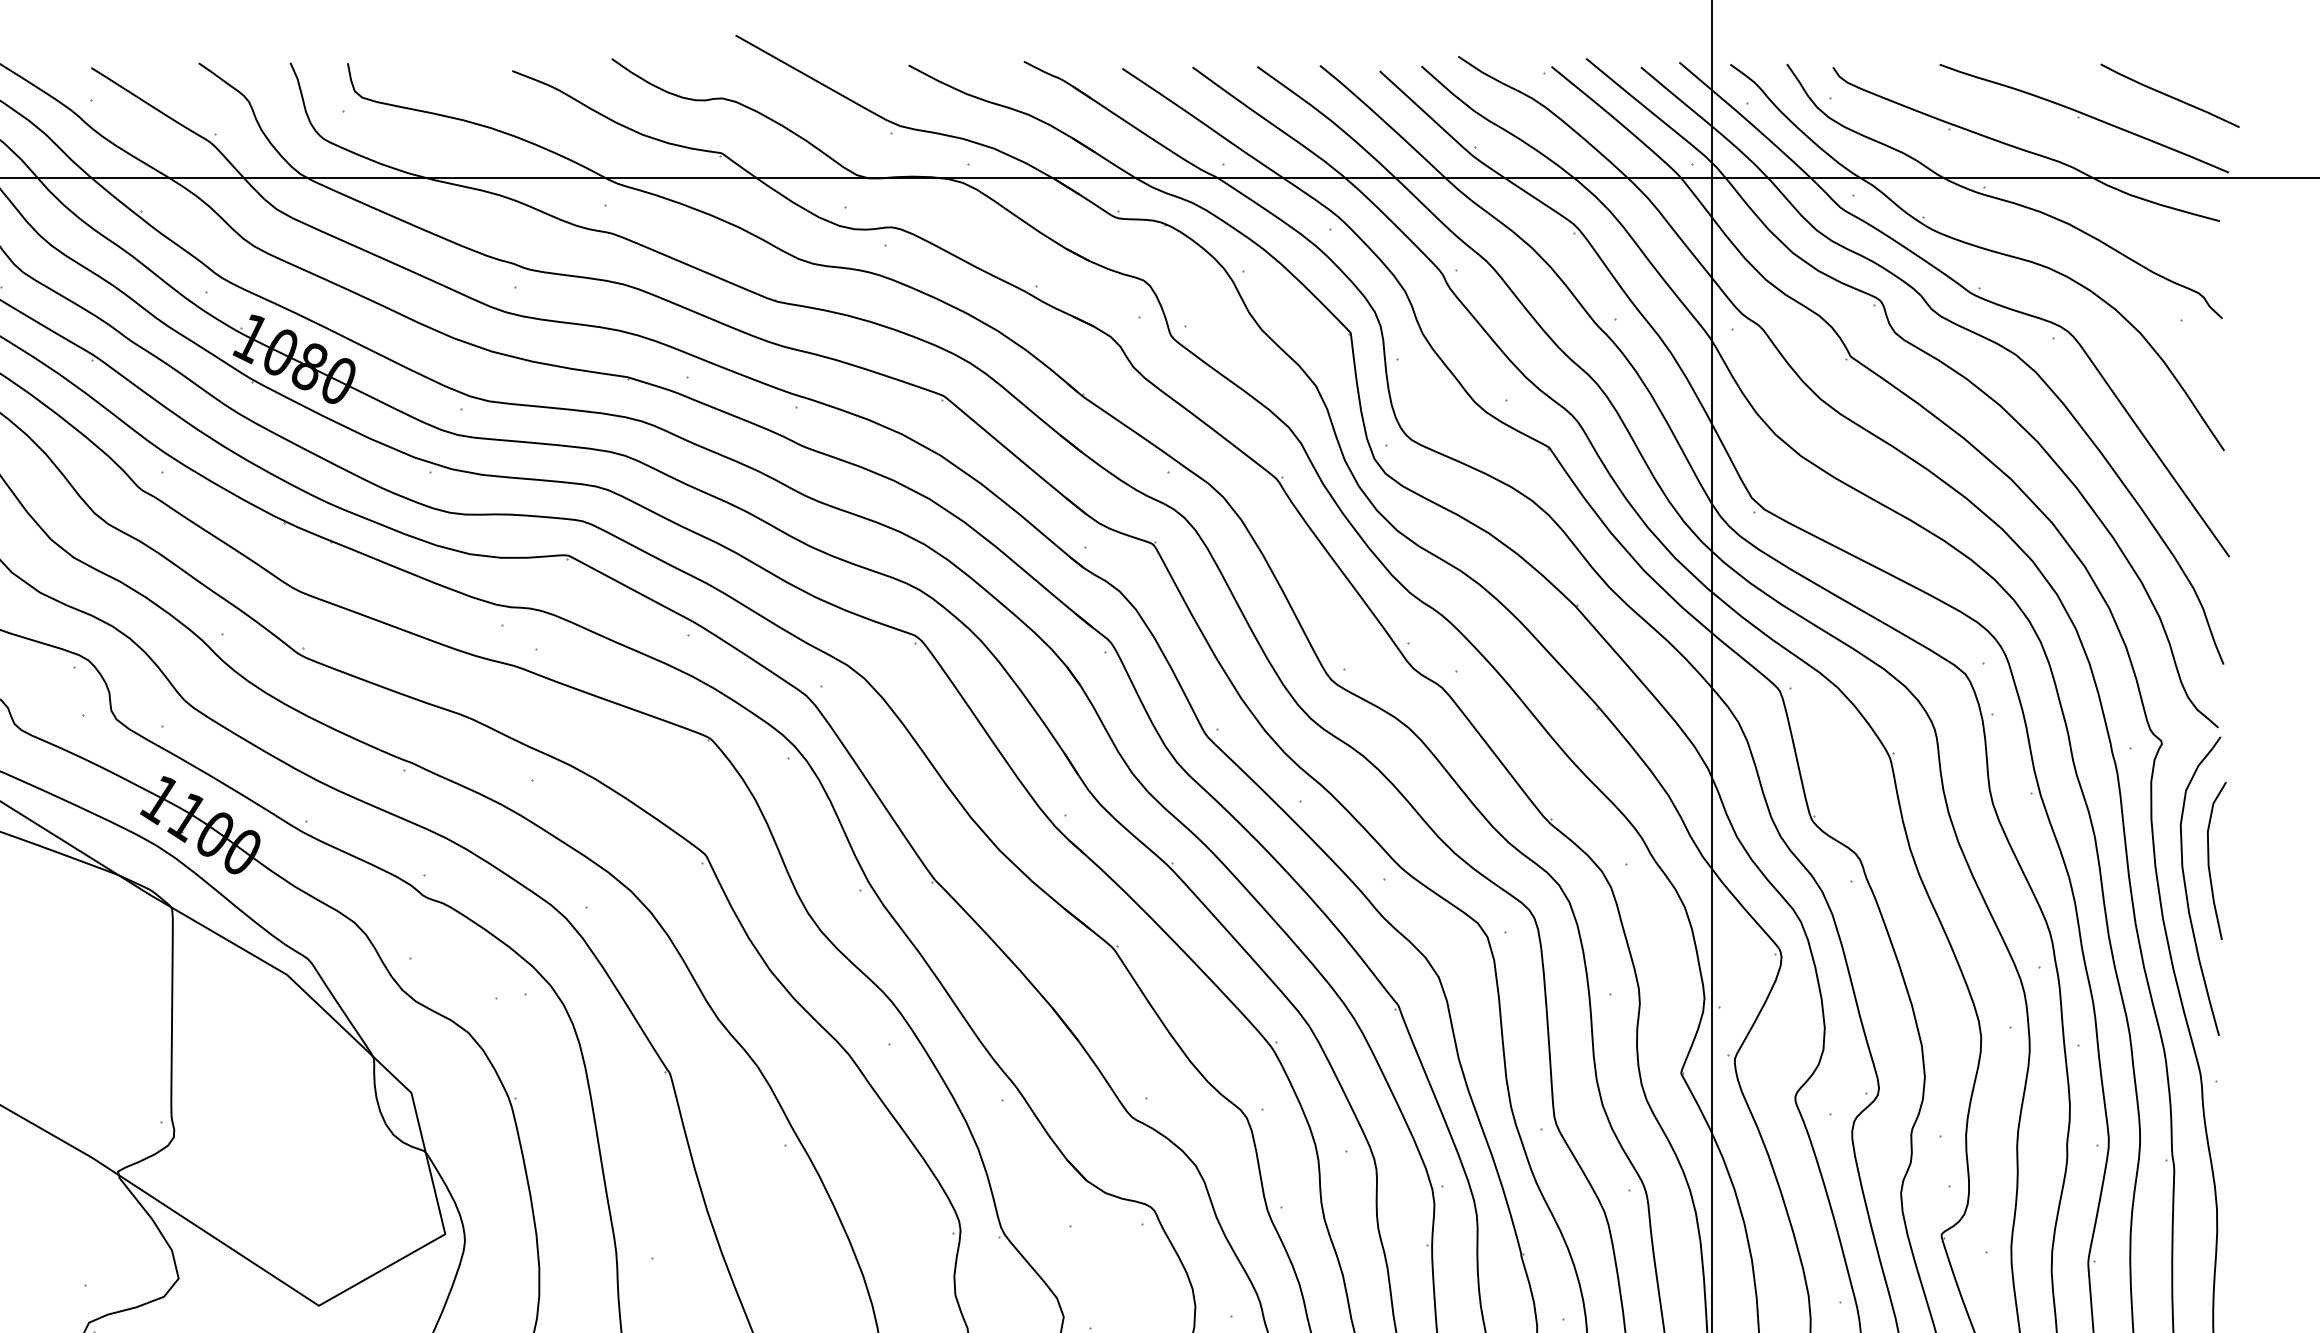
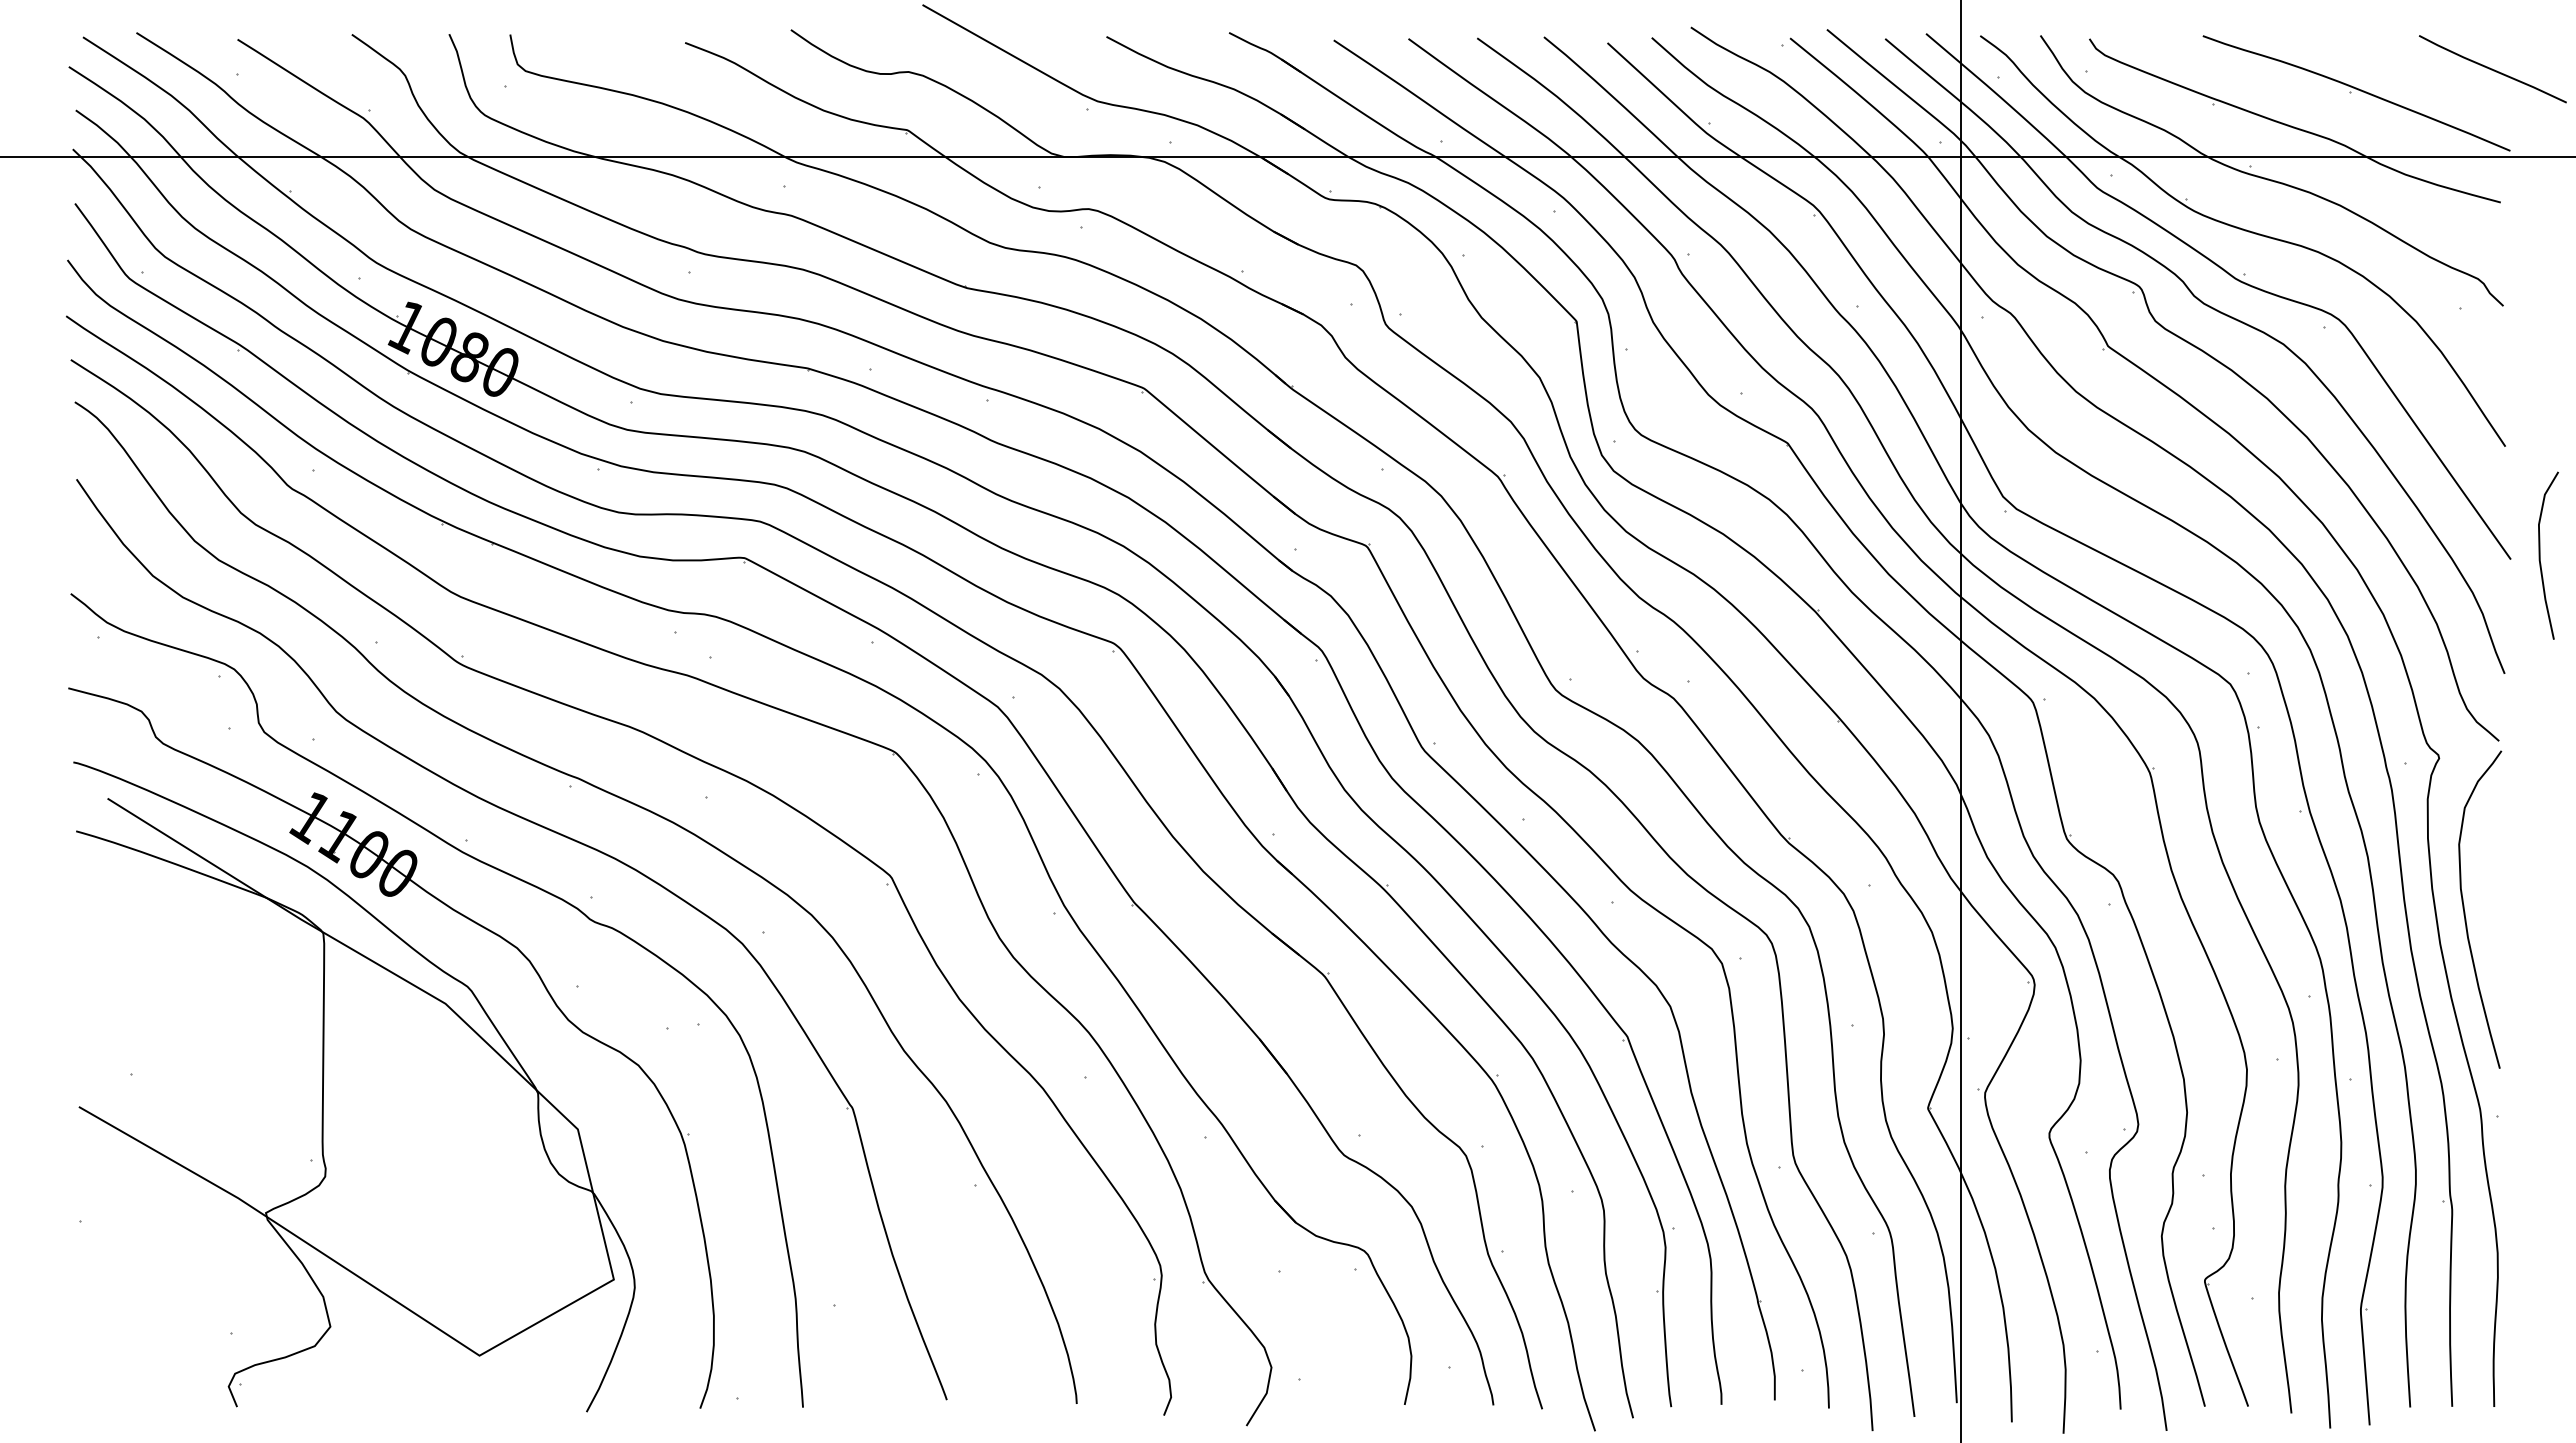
line: (2169, 96) -> (2492, 69), moved
curve: (2209, 860) -> (2540, 555), moved

